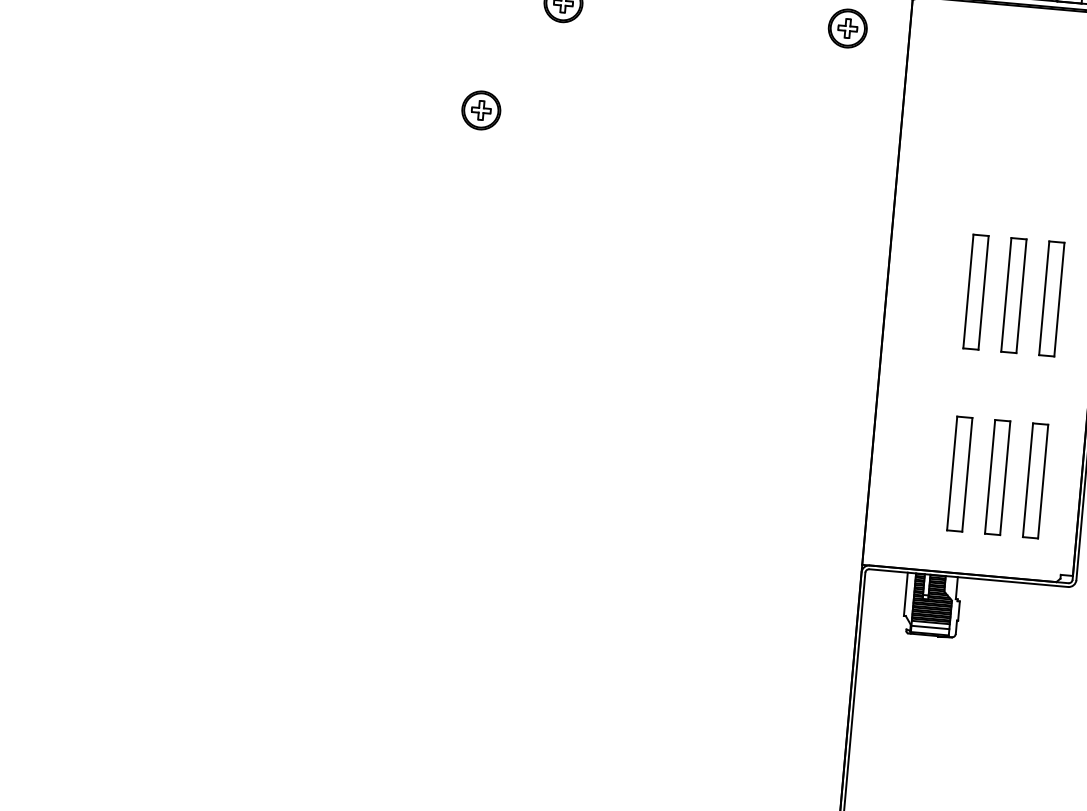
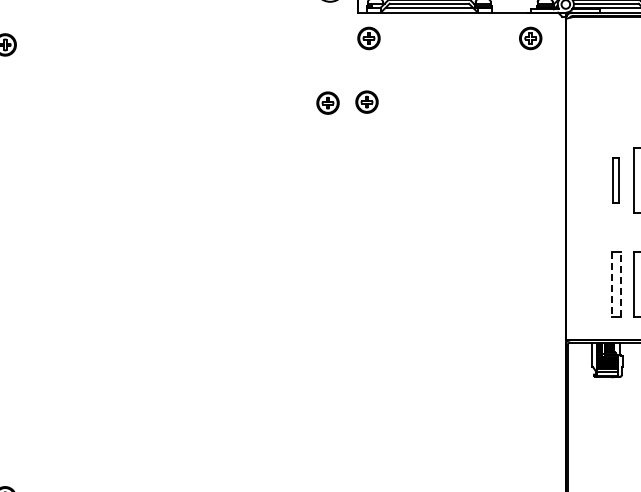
part: (549, 113) -> (366, 101), added
part: (976, 291) -> (616, 180), size x0.7
line: (953, 473) -> (612, 284), solid -> dashed
line: (967, 473) -> (620, 283), solid -> dashed

